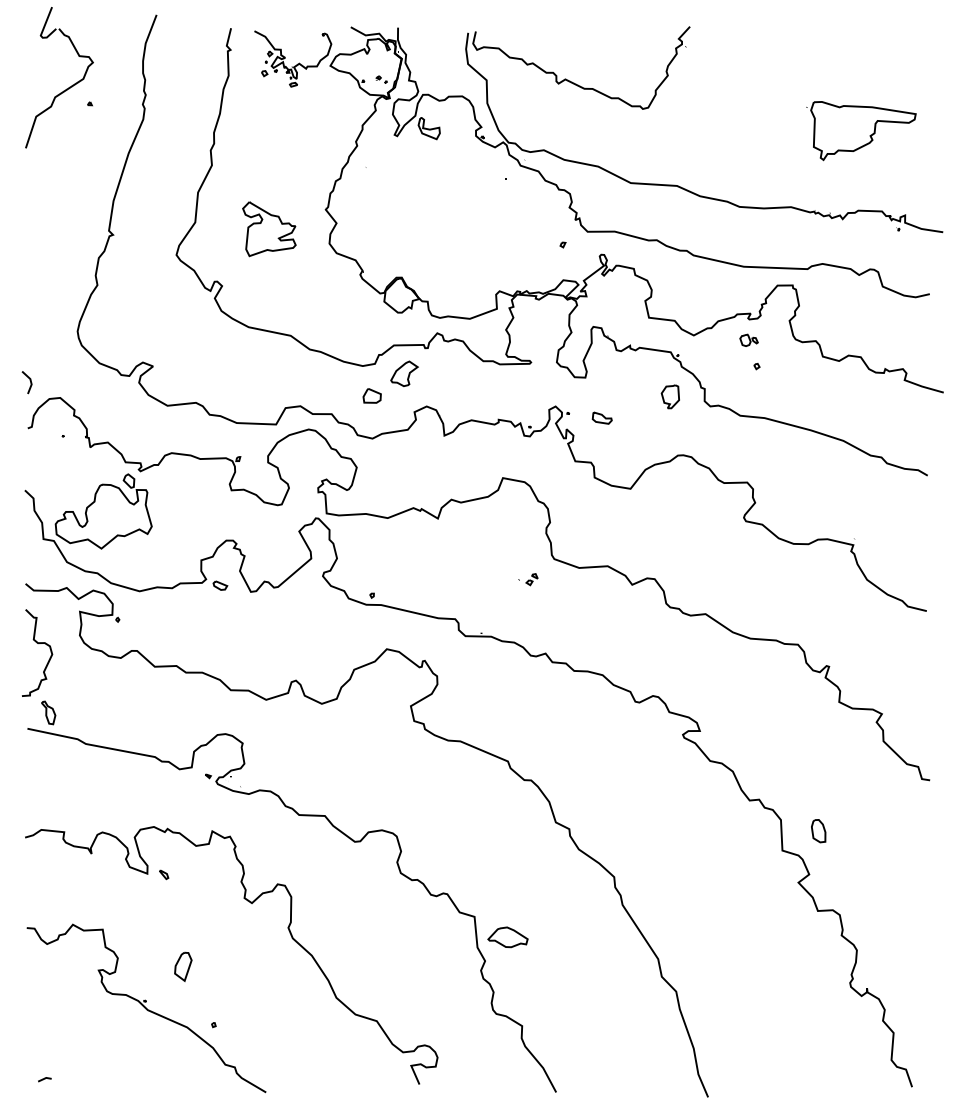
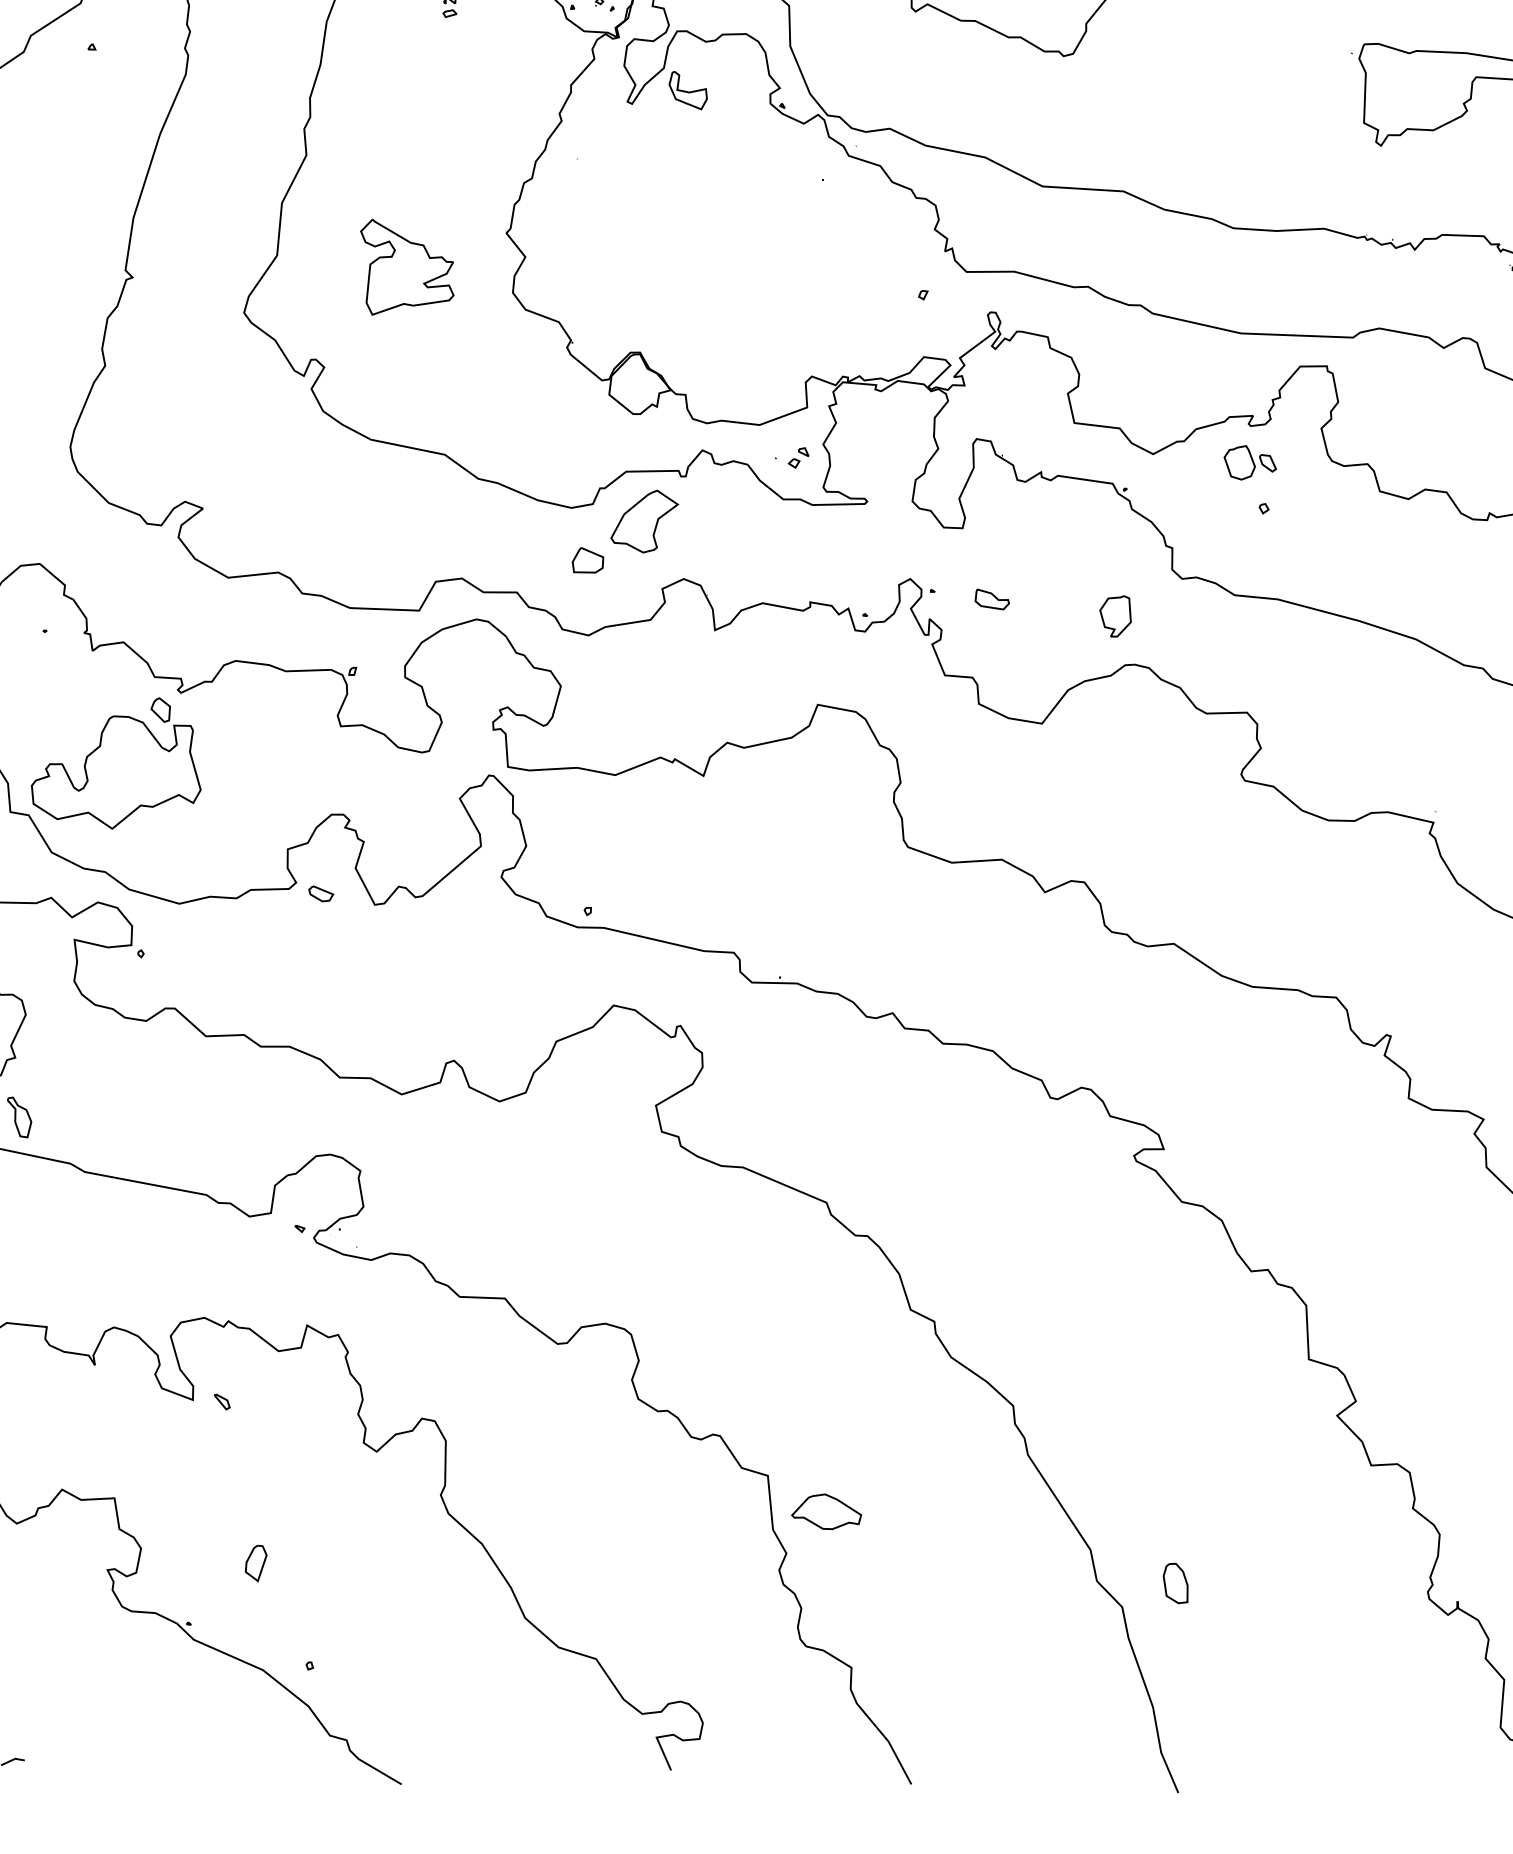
part: (748, 340) -> (1249, 463), size x1.67
part: (404, 373) -> (644, 520), size x1.43
part: (669, 396) -> (1113, 615), moved
part: (528, 579) -> (792, 457), moved
part: (818, 831) -> (1175, 1584), moved
part: (183, 966) -> (256, 1563), size x0.71

